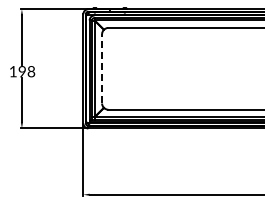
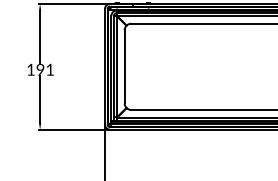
line: (102, 68) -> (125, 66), dashed -> solid
text: (31, 71) -> (50, 69), 198 -> 191

